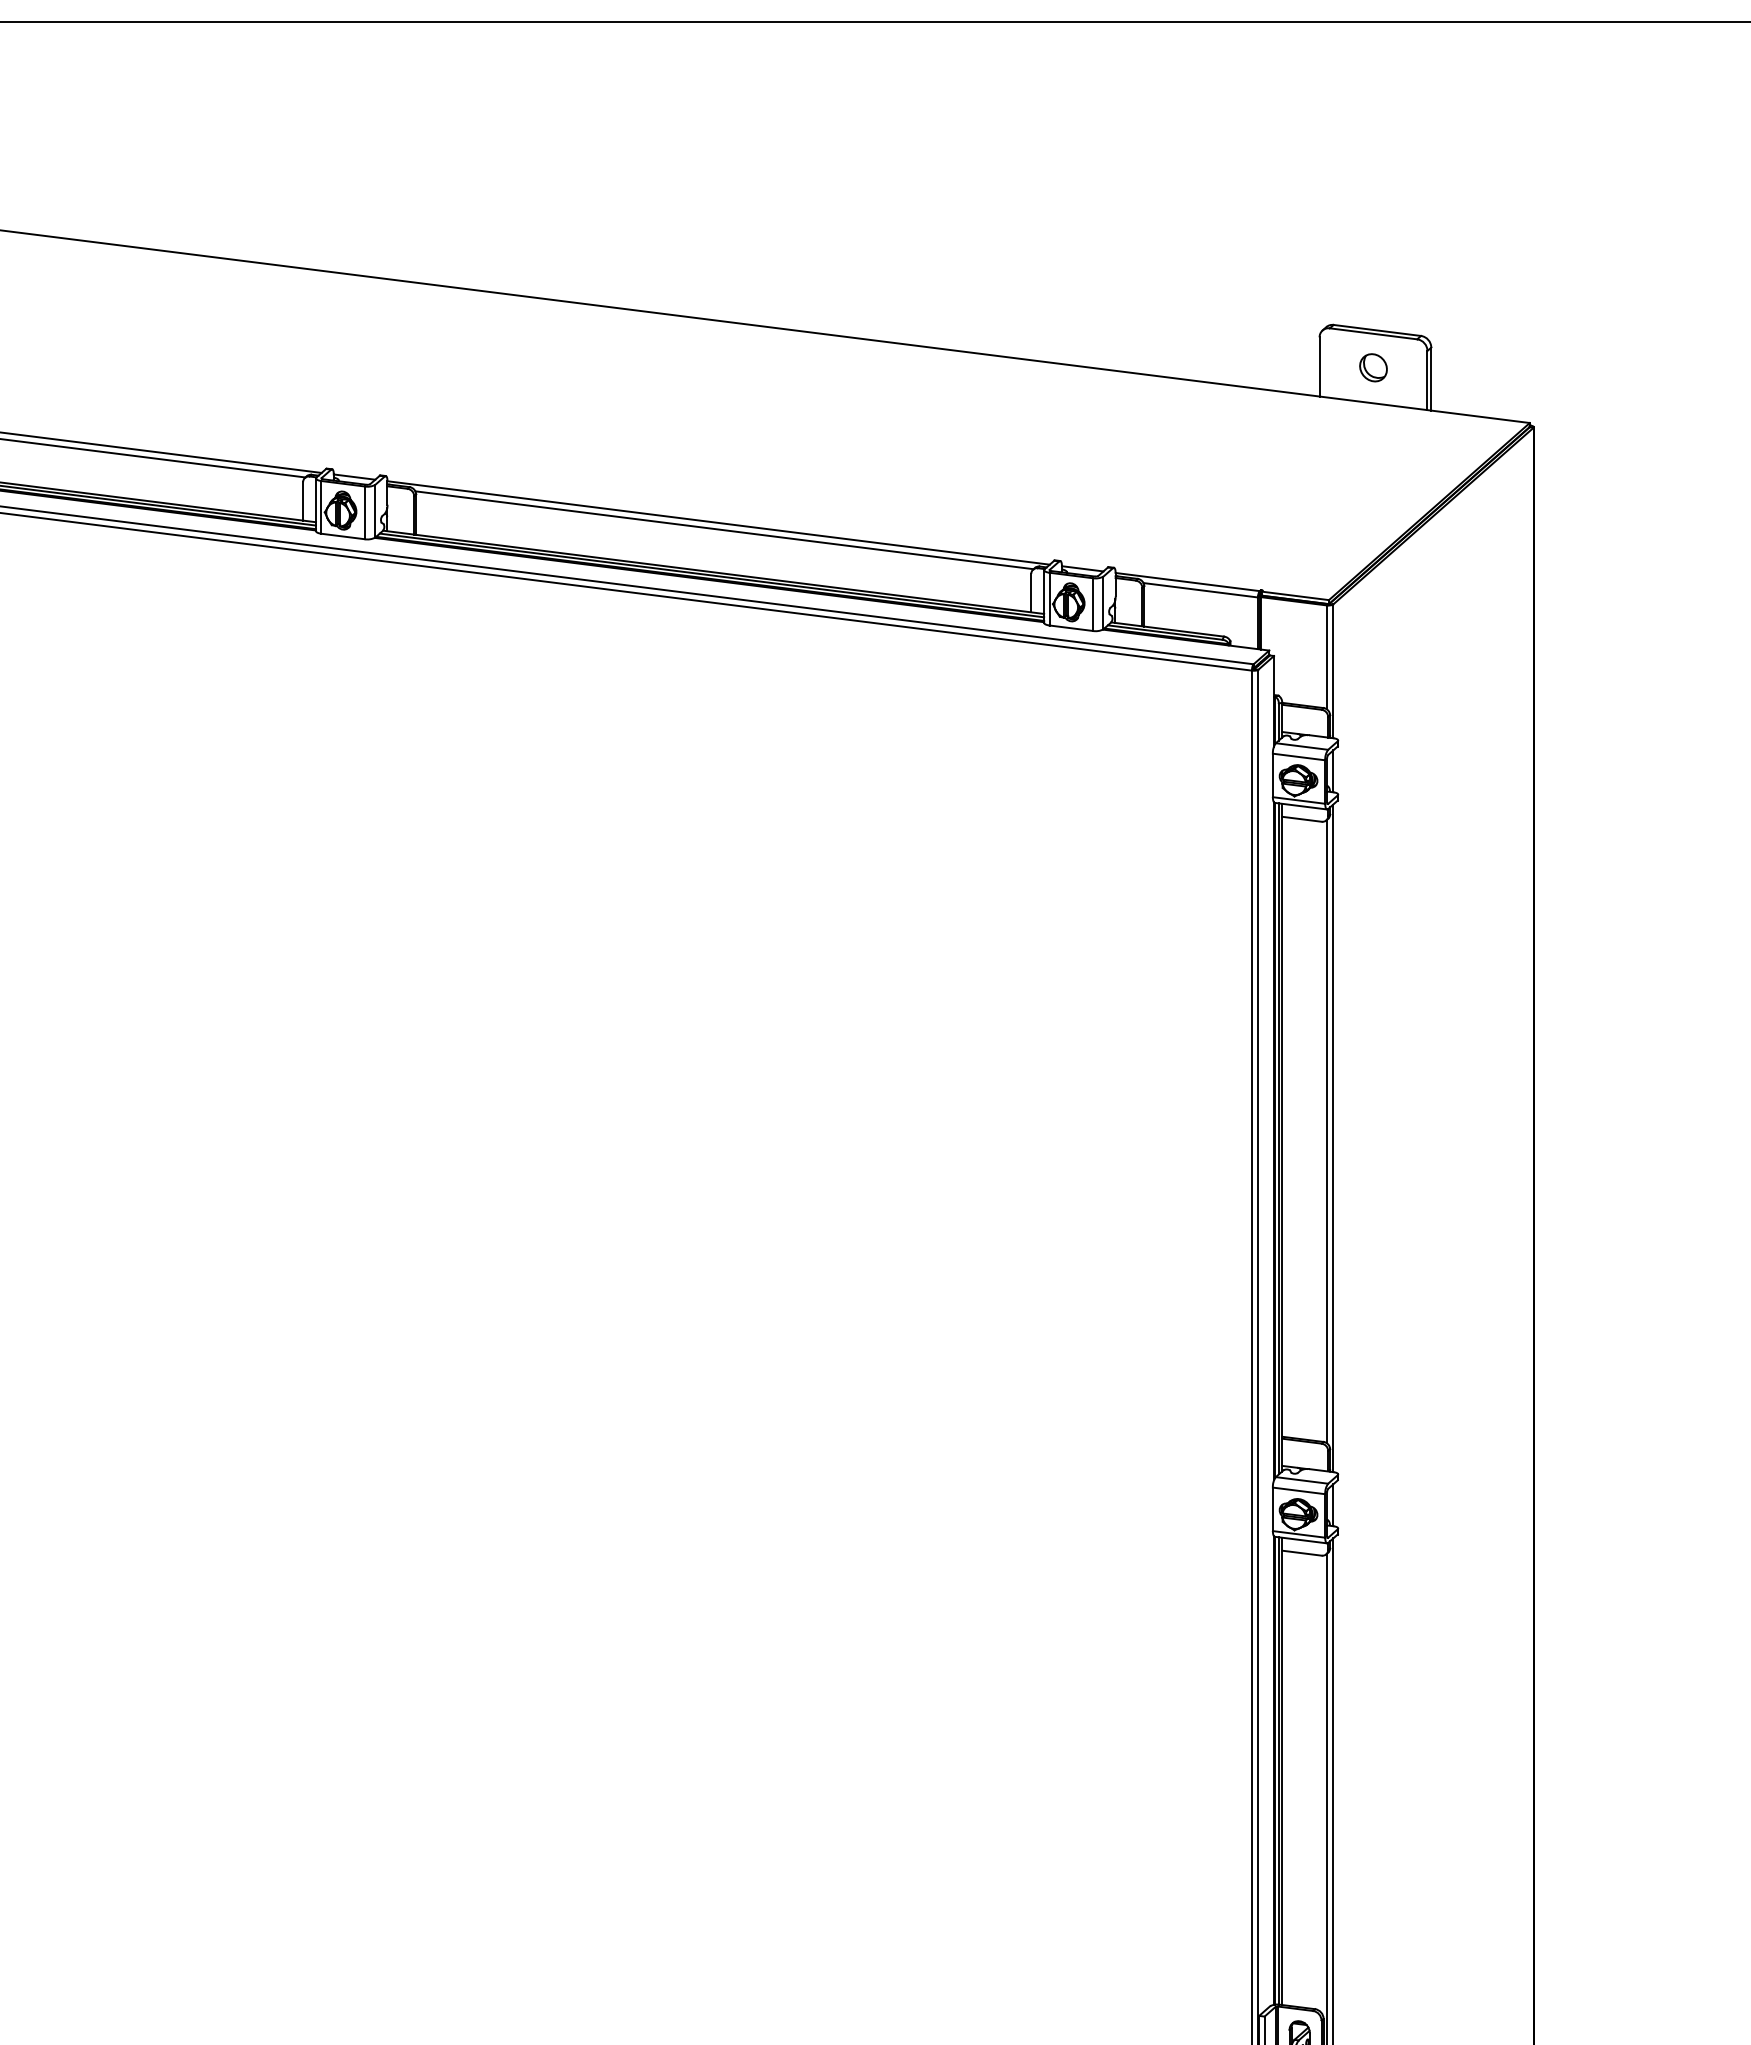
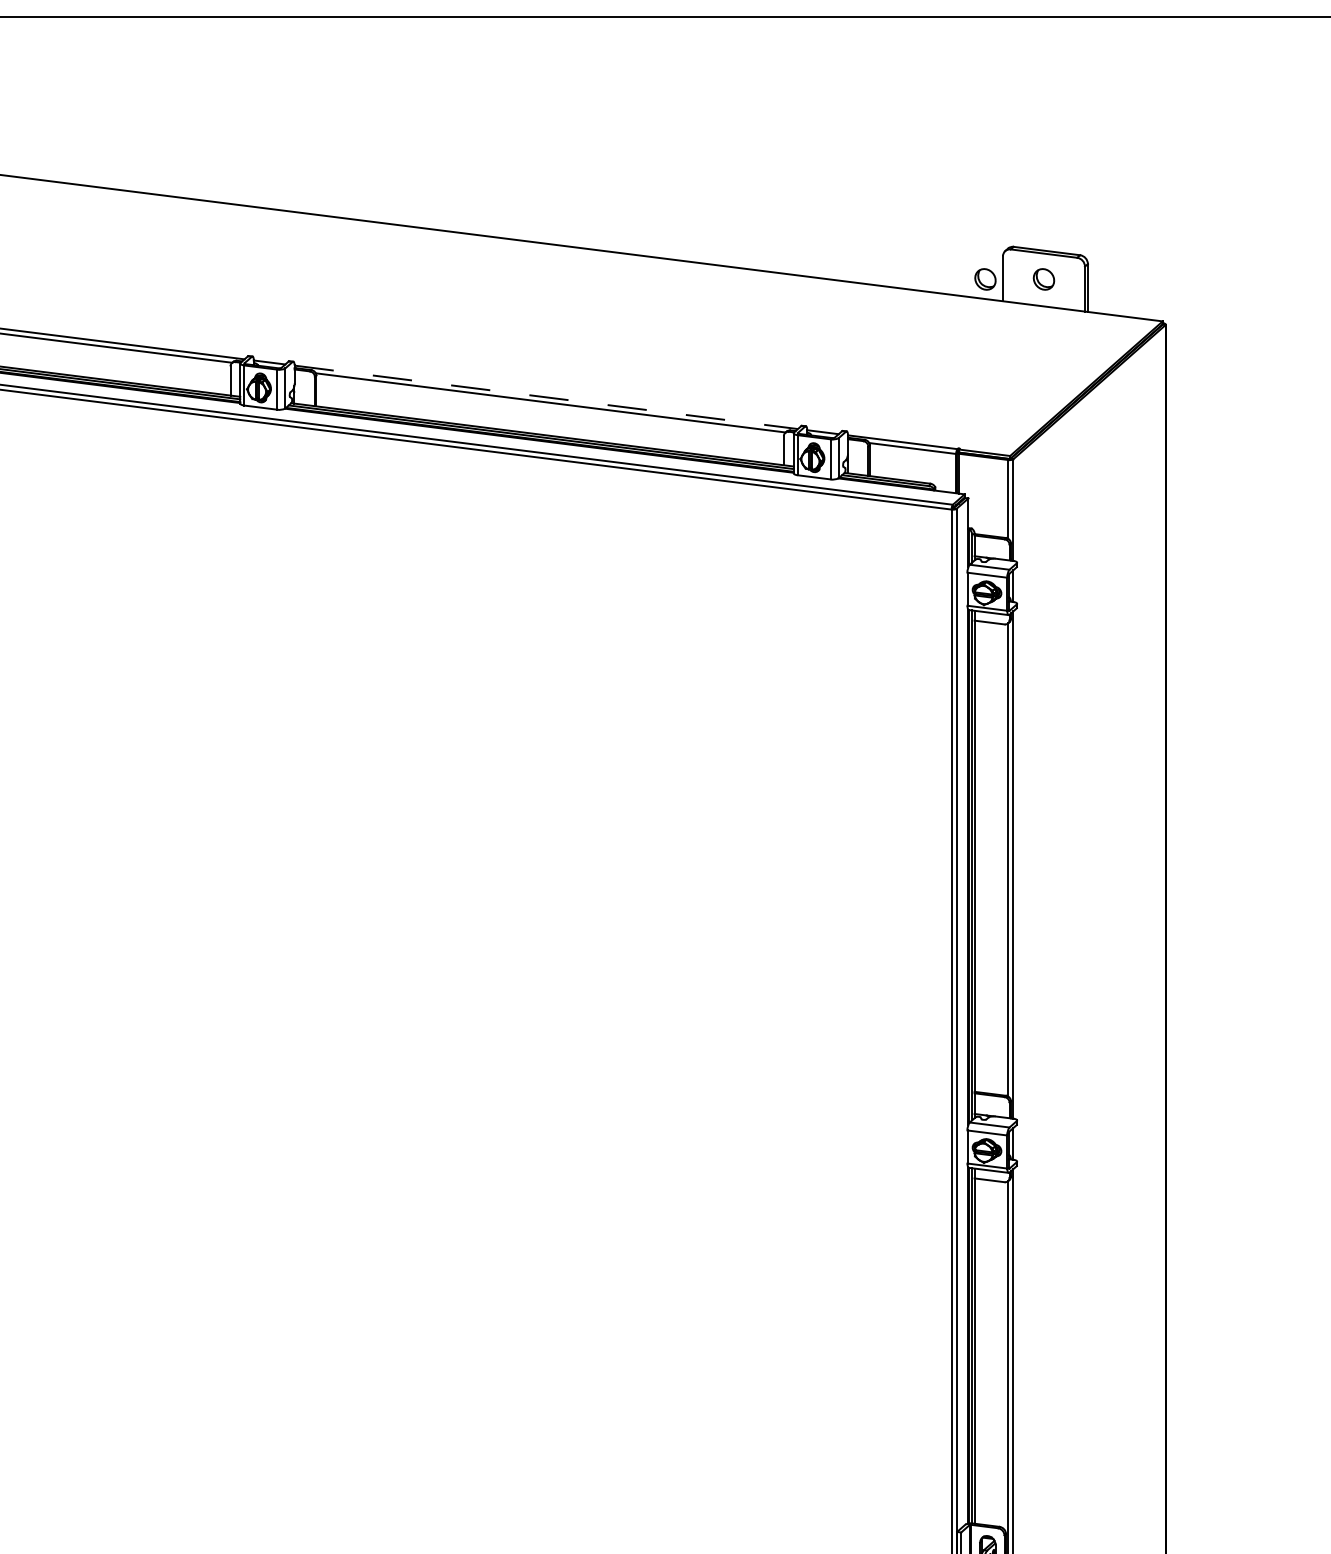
part: (1296, 367) -> (985, 279), added
line: (718, 522) -> (546, 397), solid -> dashed

